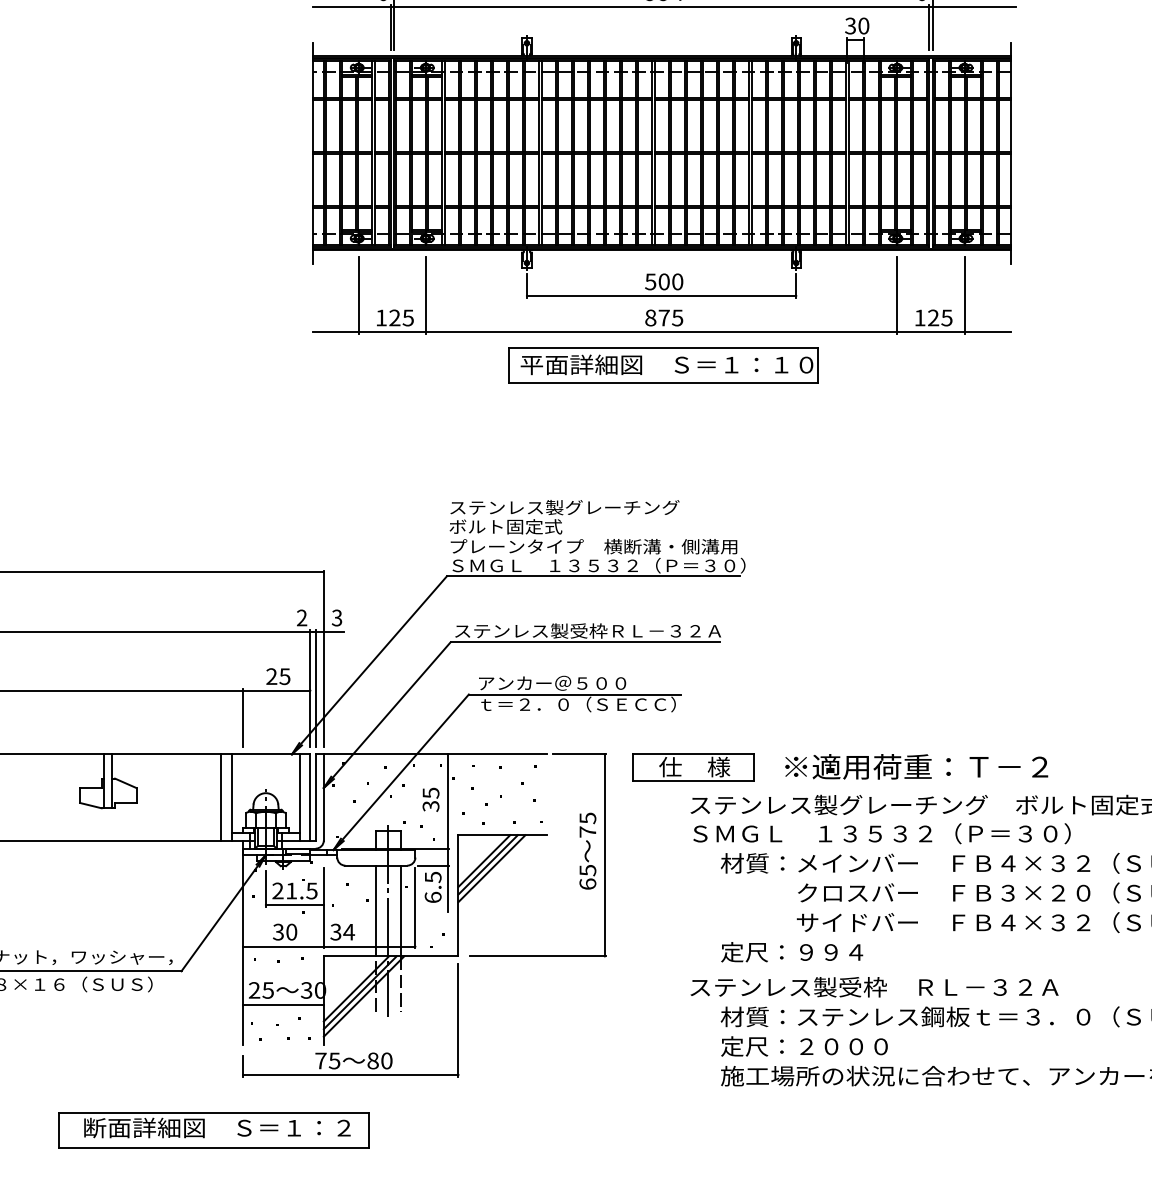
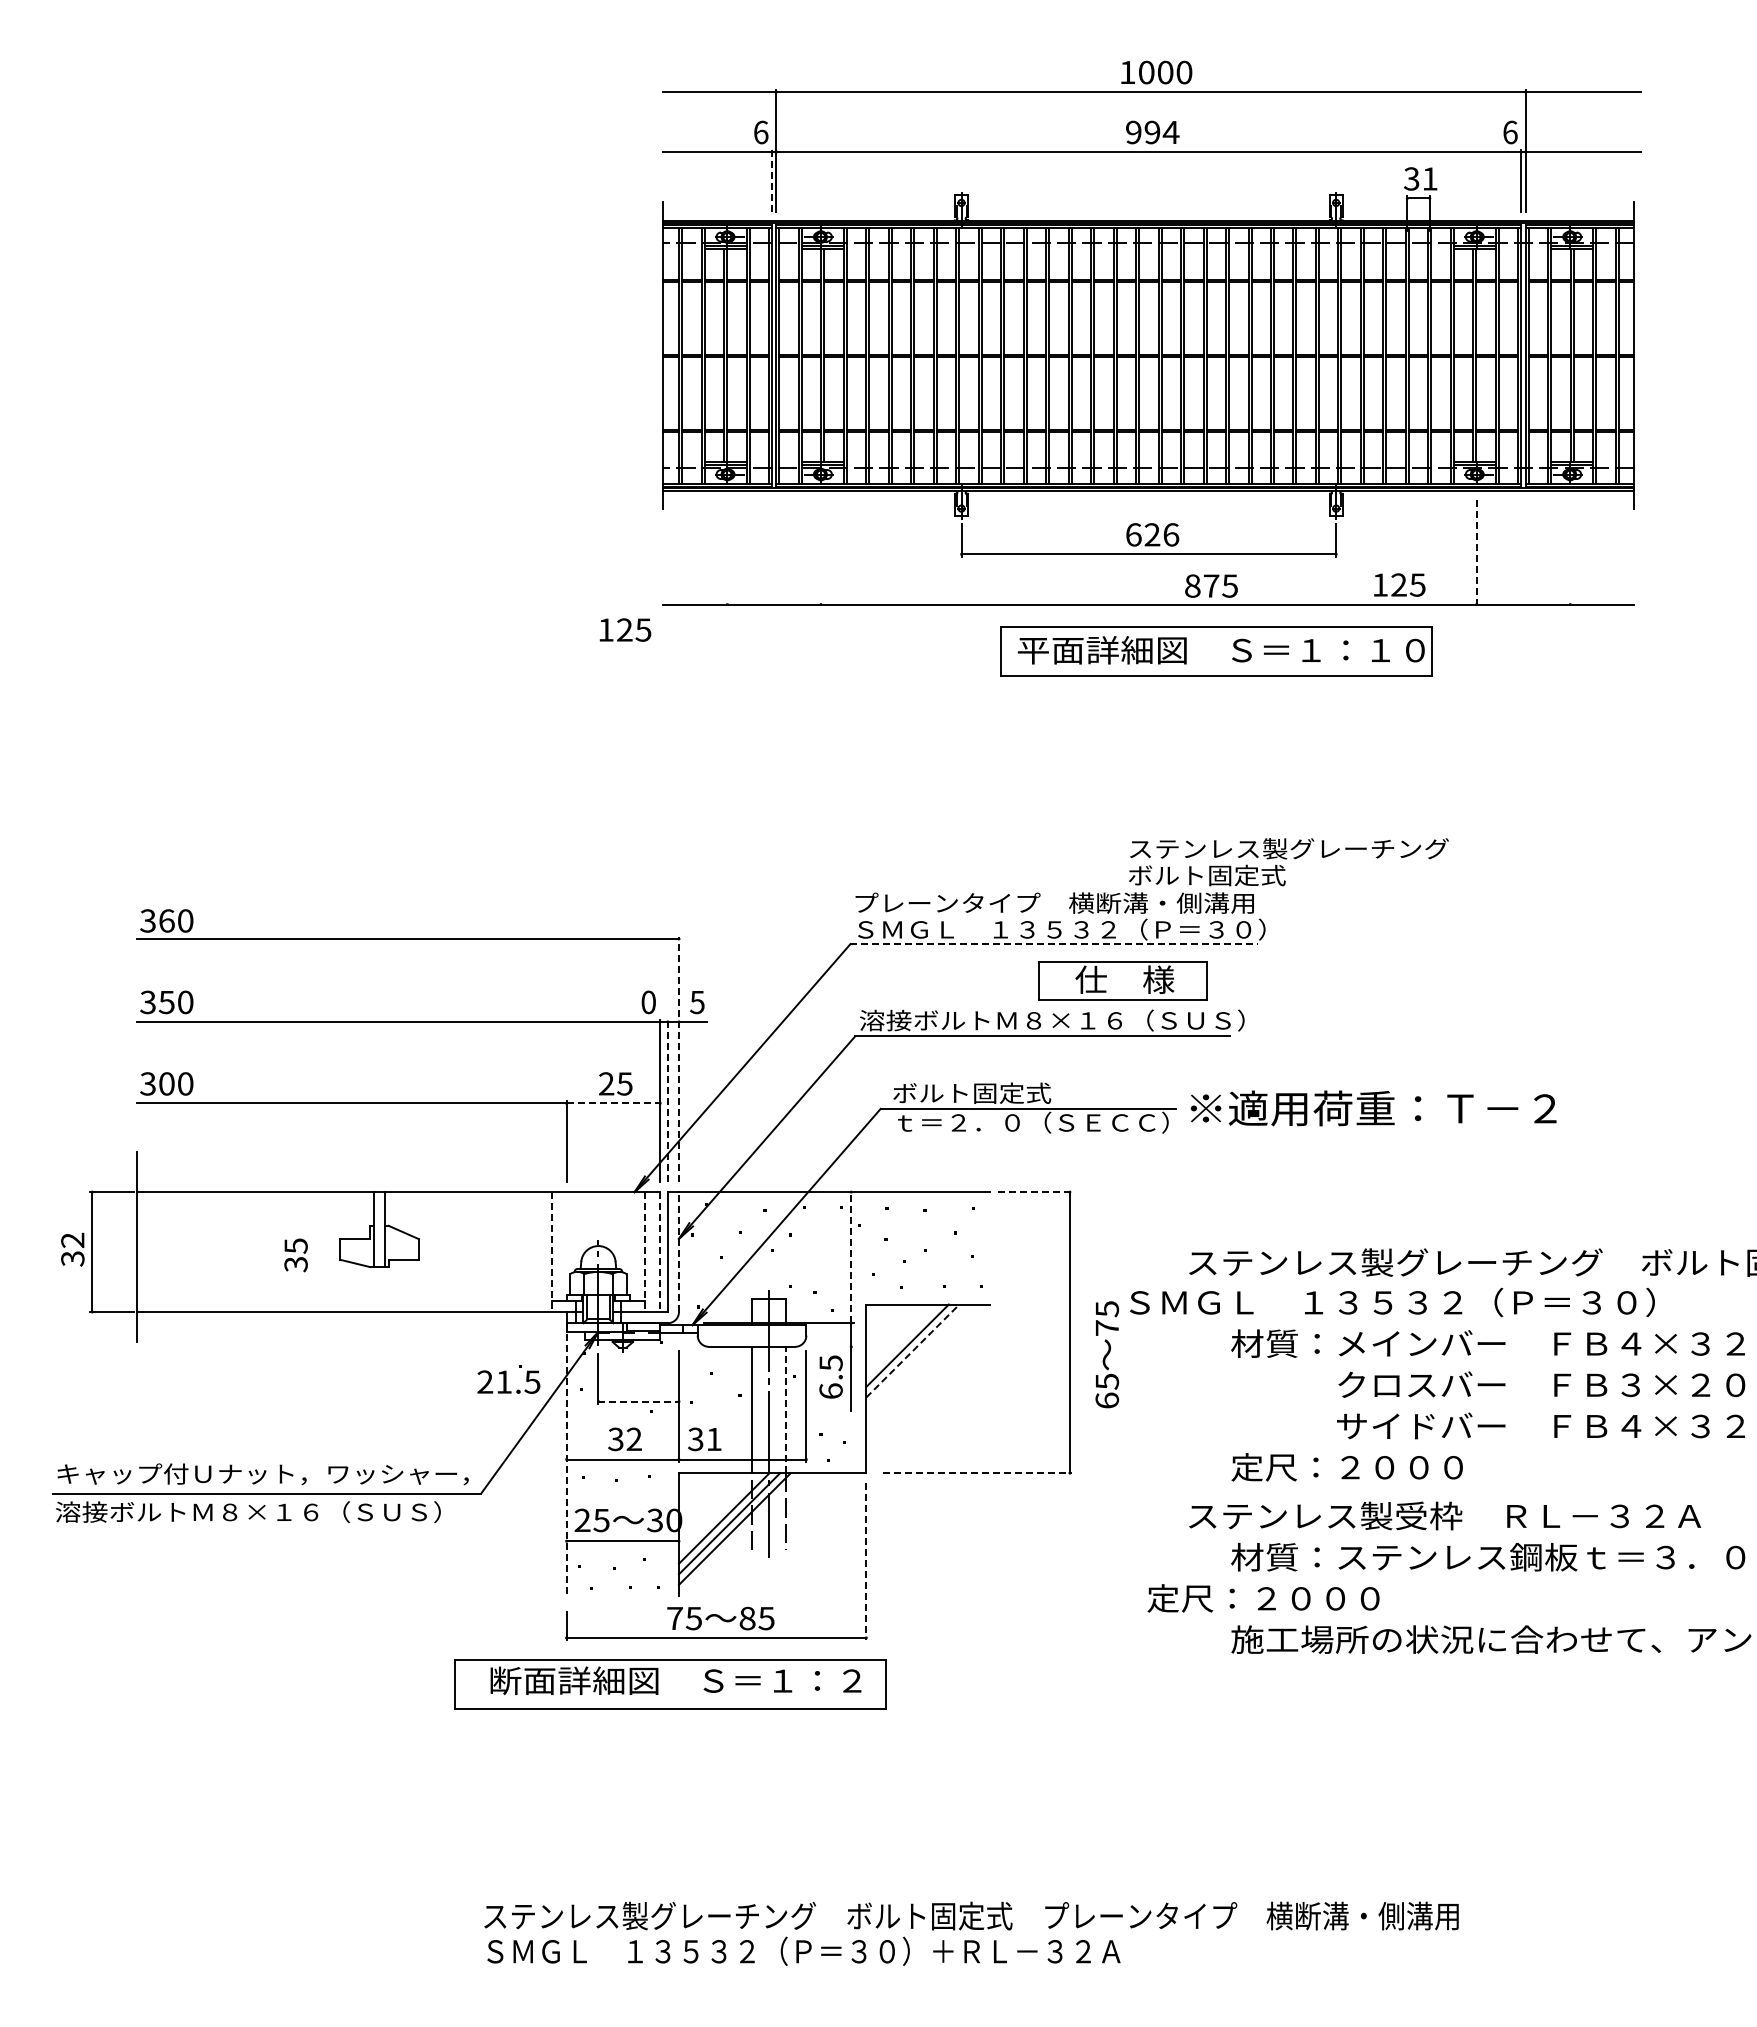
text: (863, 25) -> (1429, 178), 30 -> 31
line: (390, 27) -> (771, 180), solid -> dashed
text: (664, 281) -> (1152, 534), 500 -> 626
line: (358, 294) -> (727, 552), removed
line: (426, 294) -> (821, 552), removed
line: (964, 294) -> (1570, 552), removed
line: (897, 295) -> (1476, 553), solid -> dashed
text: (395, 317) -> (625, 629), moved
text: (664, 317) -> (1211, 585), moved
text: (933, 317) -> (1399, 584), moved
part: (663, 365) -> (1216, 651), moved
text: (564, 517) -> (1288, 862), moved
line: (593, 576) -> (1054, 944), solid -> dashed
text: (337, 617) -> (697, 1001), 3 -> 5
text: (301, 618) -> (648, 1002), 2 -> 0
text: (592, 631) -> (1052, 1020), ステンレス製受枠ＲＬ－３２Ａ -> 溶接ボルトＭ８×１６（ＳＵＳ）
line: (323, 659) -> (678, 1059), solid -> dashed
text: (552, 682) -> (996, 1092), アンカー＠５００ -> ボルト固定式
line: (315, 688) -> (667, 1100), solid -> dashed
line: (276, 690) -> (613, 1103), solid -> dashed
line: (580, 754) -> (1035, 1192), solid -> dashed
text: (916, 766) -> (1373, 1108), moved
part: (692, 767) -> (1122, 980), moved
line: (221, 797) -> (536, 1252), removed
line: (232, 797) -> (551, 1252), solid -> dashed
line: (299, 797) -> (645, 1252), solid -> dashed
line: (310, 797) -> (660, 1252), solid -> dashed
line: (323, 797) -> (678, 1252), solid -> dashed
text: (430, 799) -> (295, 1255), moved
line: (447, 801) -> (851, 1257), solid -> dashed
text: (882, 833) -> (1392, 1302), moved
text: (588, 851) -> (1107, 1354), moved
line: (484, 861) -> (902, 1340), removed
line: (433, 865) -> (831, 1346), removed
line: (491, 868) -> (912, 1351), solid -> dashed
part: (294, 889) -> (508, 1379), moved
line: (295, 904) -> (639, 1401), solid -> dashed
line: (400, 910) -> (785, 1409), solid -> dashed
text: (291, 932) -> (633, 1439), 30 -> 32
text: (348, 932) -> (713, 1439), 34 -> 31
line: (242, 946) -> (566, 1459), solid -> dashed
text: (843, 952) -> (1401, 1467), 定尺：９９４ -> 定尺：２０００
line: (538, 956) -> (977, 1473), solid -> dashed
line: (458, 1020) -> (866, 1562), solid -> dashed
text: (804, 1046) -> (1263, 1598), moved
text: (386, 1060) -> (766, 1618), 80 -> 85
part: (213, 1130) -> (670, 1684), moved

